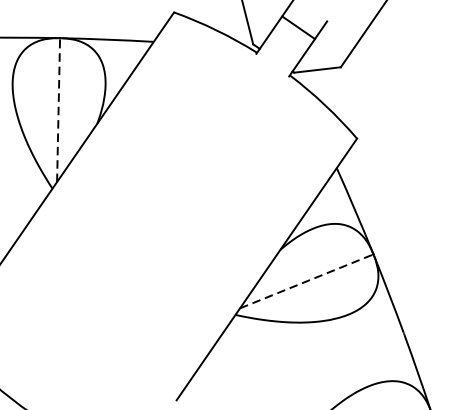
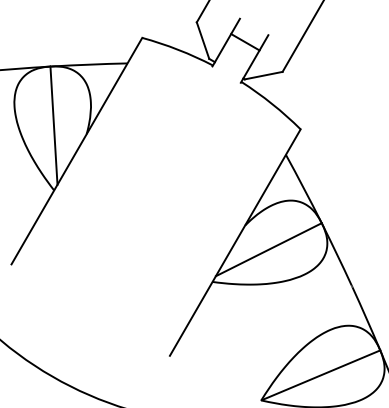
line: (58, 109) -> (53, 125), dashed -> solid
line: (307, 281) -> (269, 249), dashed -> solid

